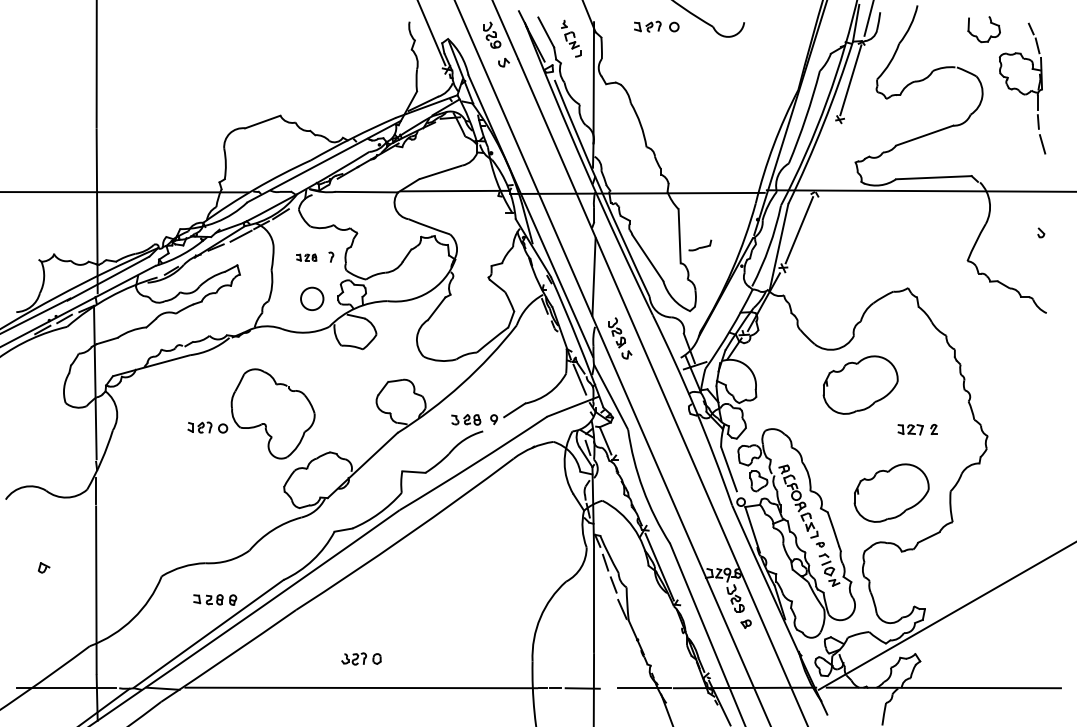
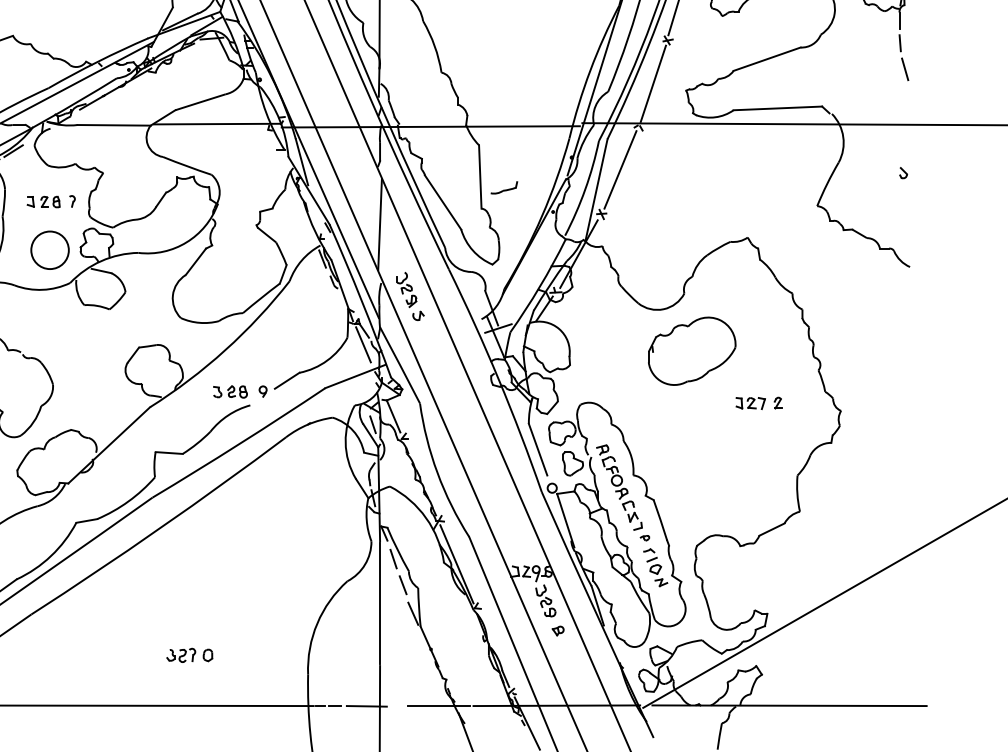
line: (827, 156) -> (653, 83), added
part: (306, 257) -> (43, 201), size x1.43
circle: (312, 298) -> (50, 249), size x1.43
part: (891, 492) -> (728, 476), removed
part: (361, 658) -> (189, 654), moved

